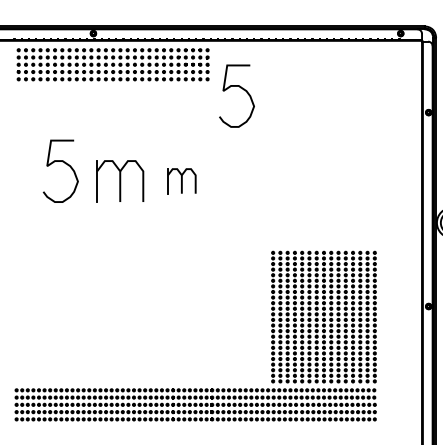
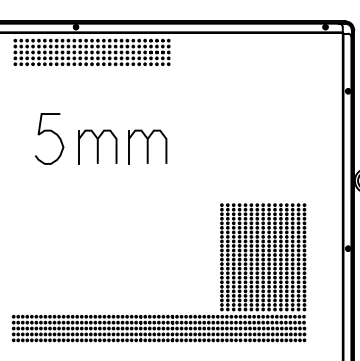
curve: (239, 88) -> (194, 71), removed
part: (181, 180) -> (147, 146), size x1.67

